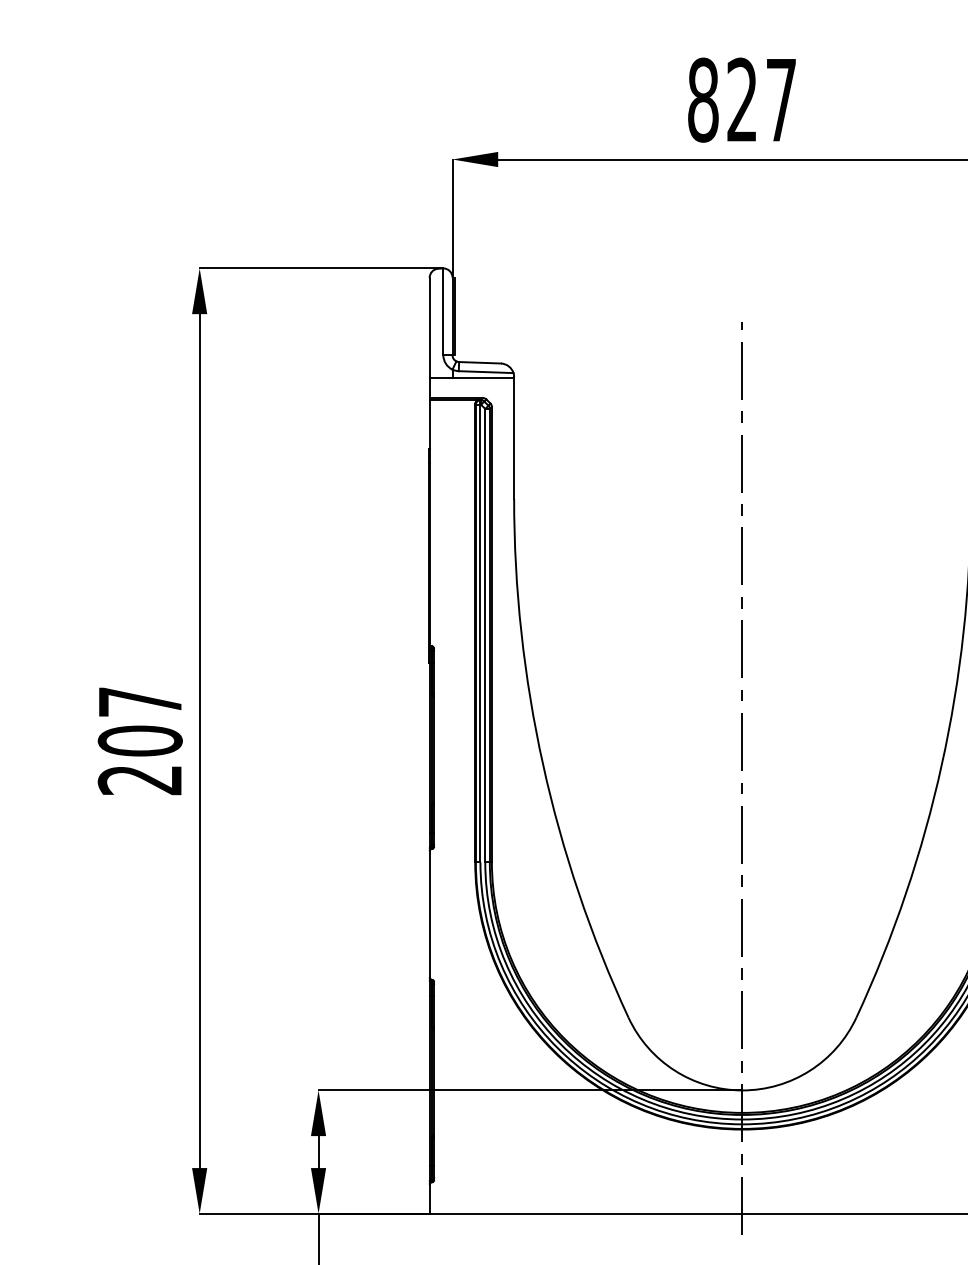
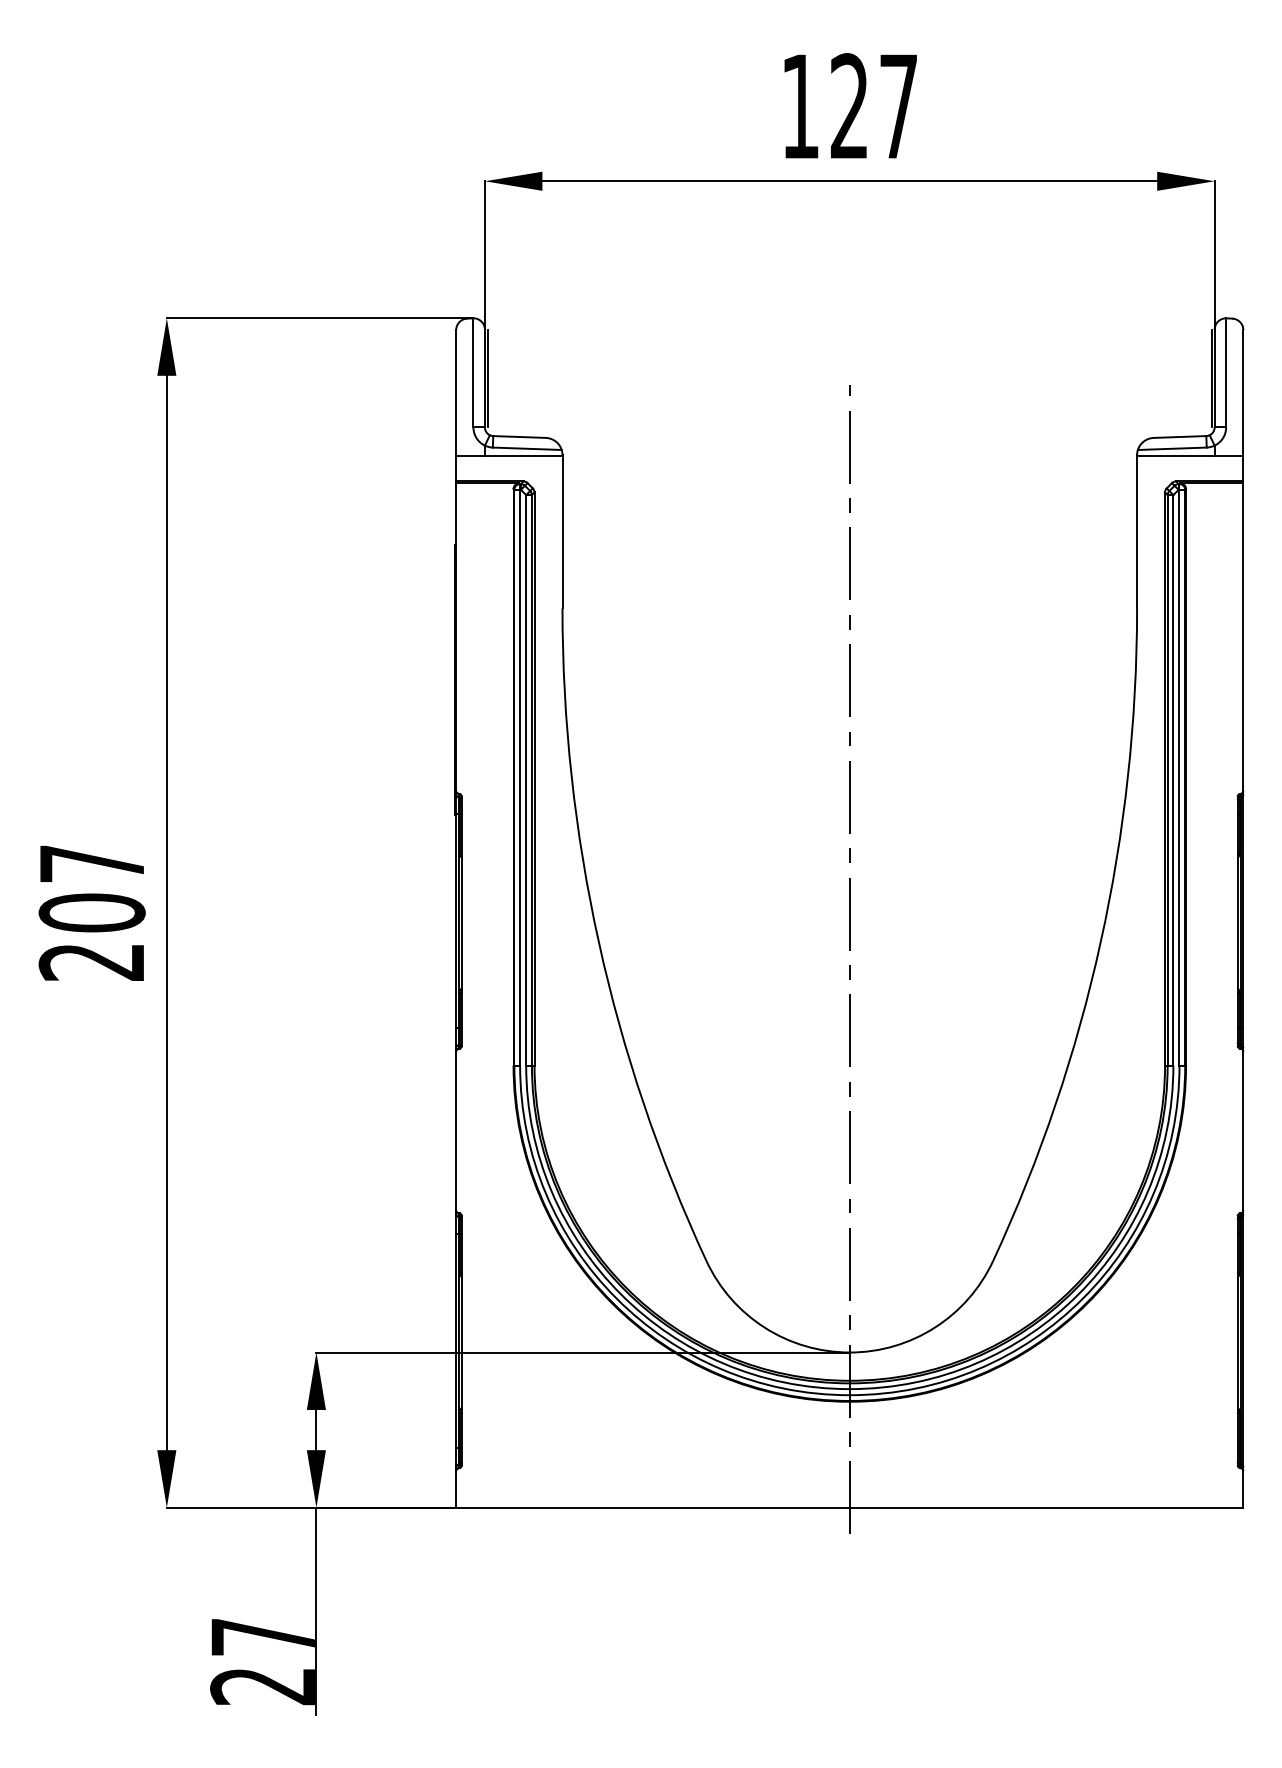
text: (703, 100) -> (800, 106), 827 -> 127

